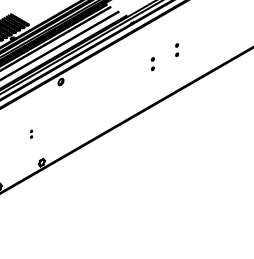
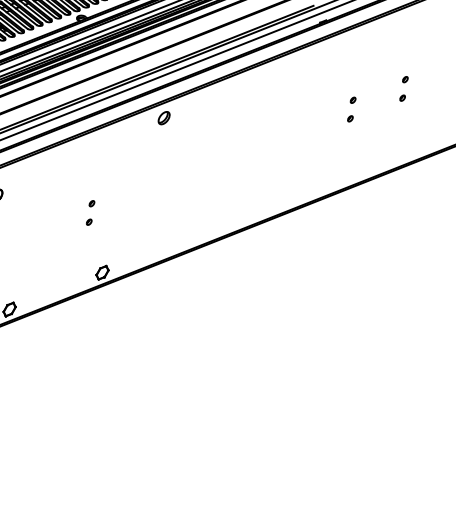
part: (31, 134) -> (90, 213), size x1.67

